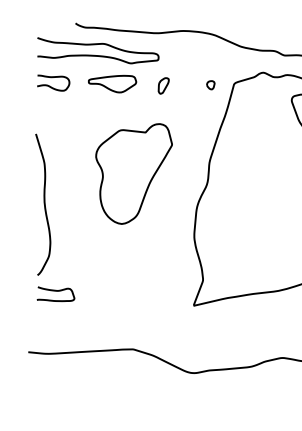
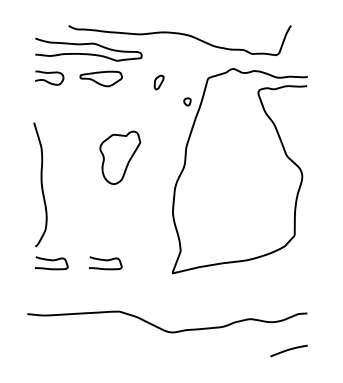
part: (210, 84) -> (187, 101), moved
part: (162, 85) -> (158, 82), moved
part: (134, 173) -> (120, 157), size x0.6
curve: (117, 292) -> (105, 261), added

